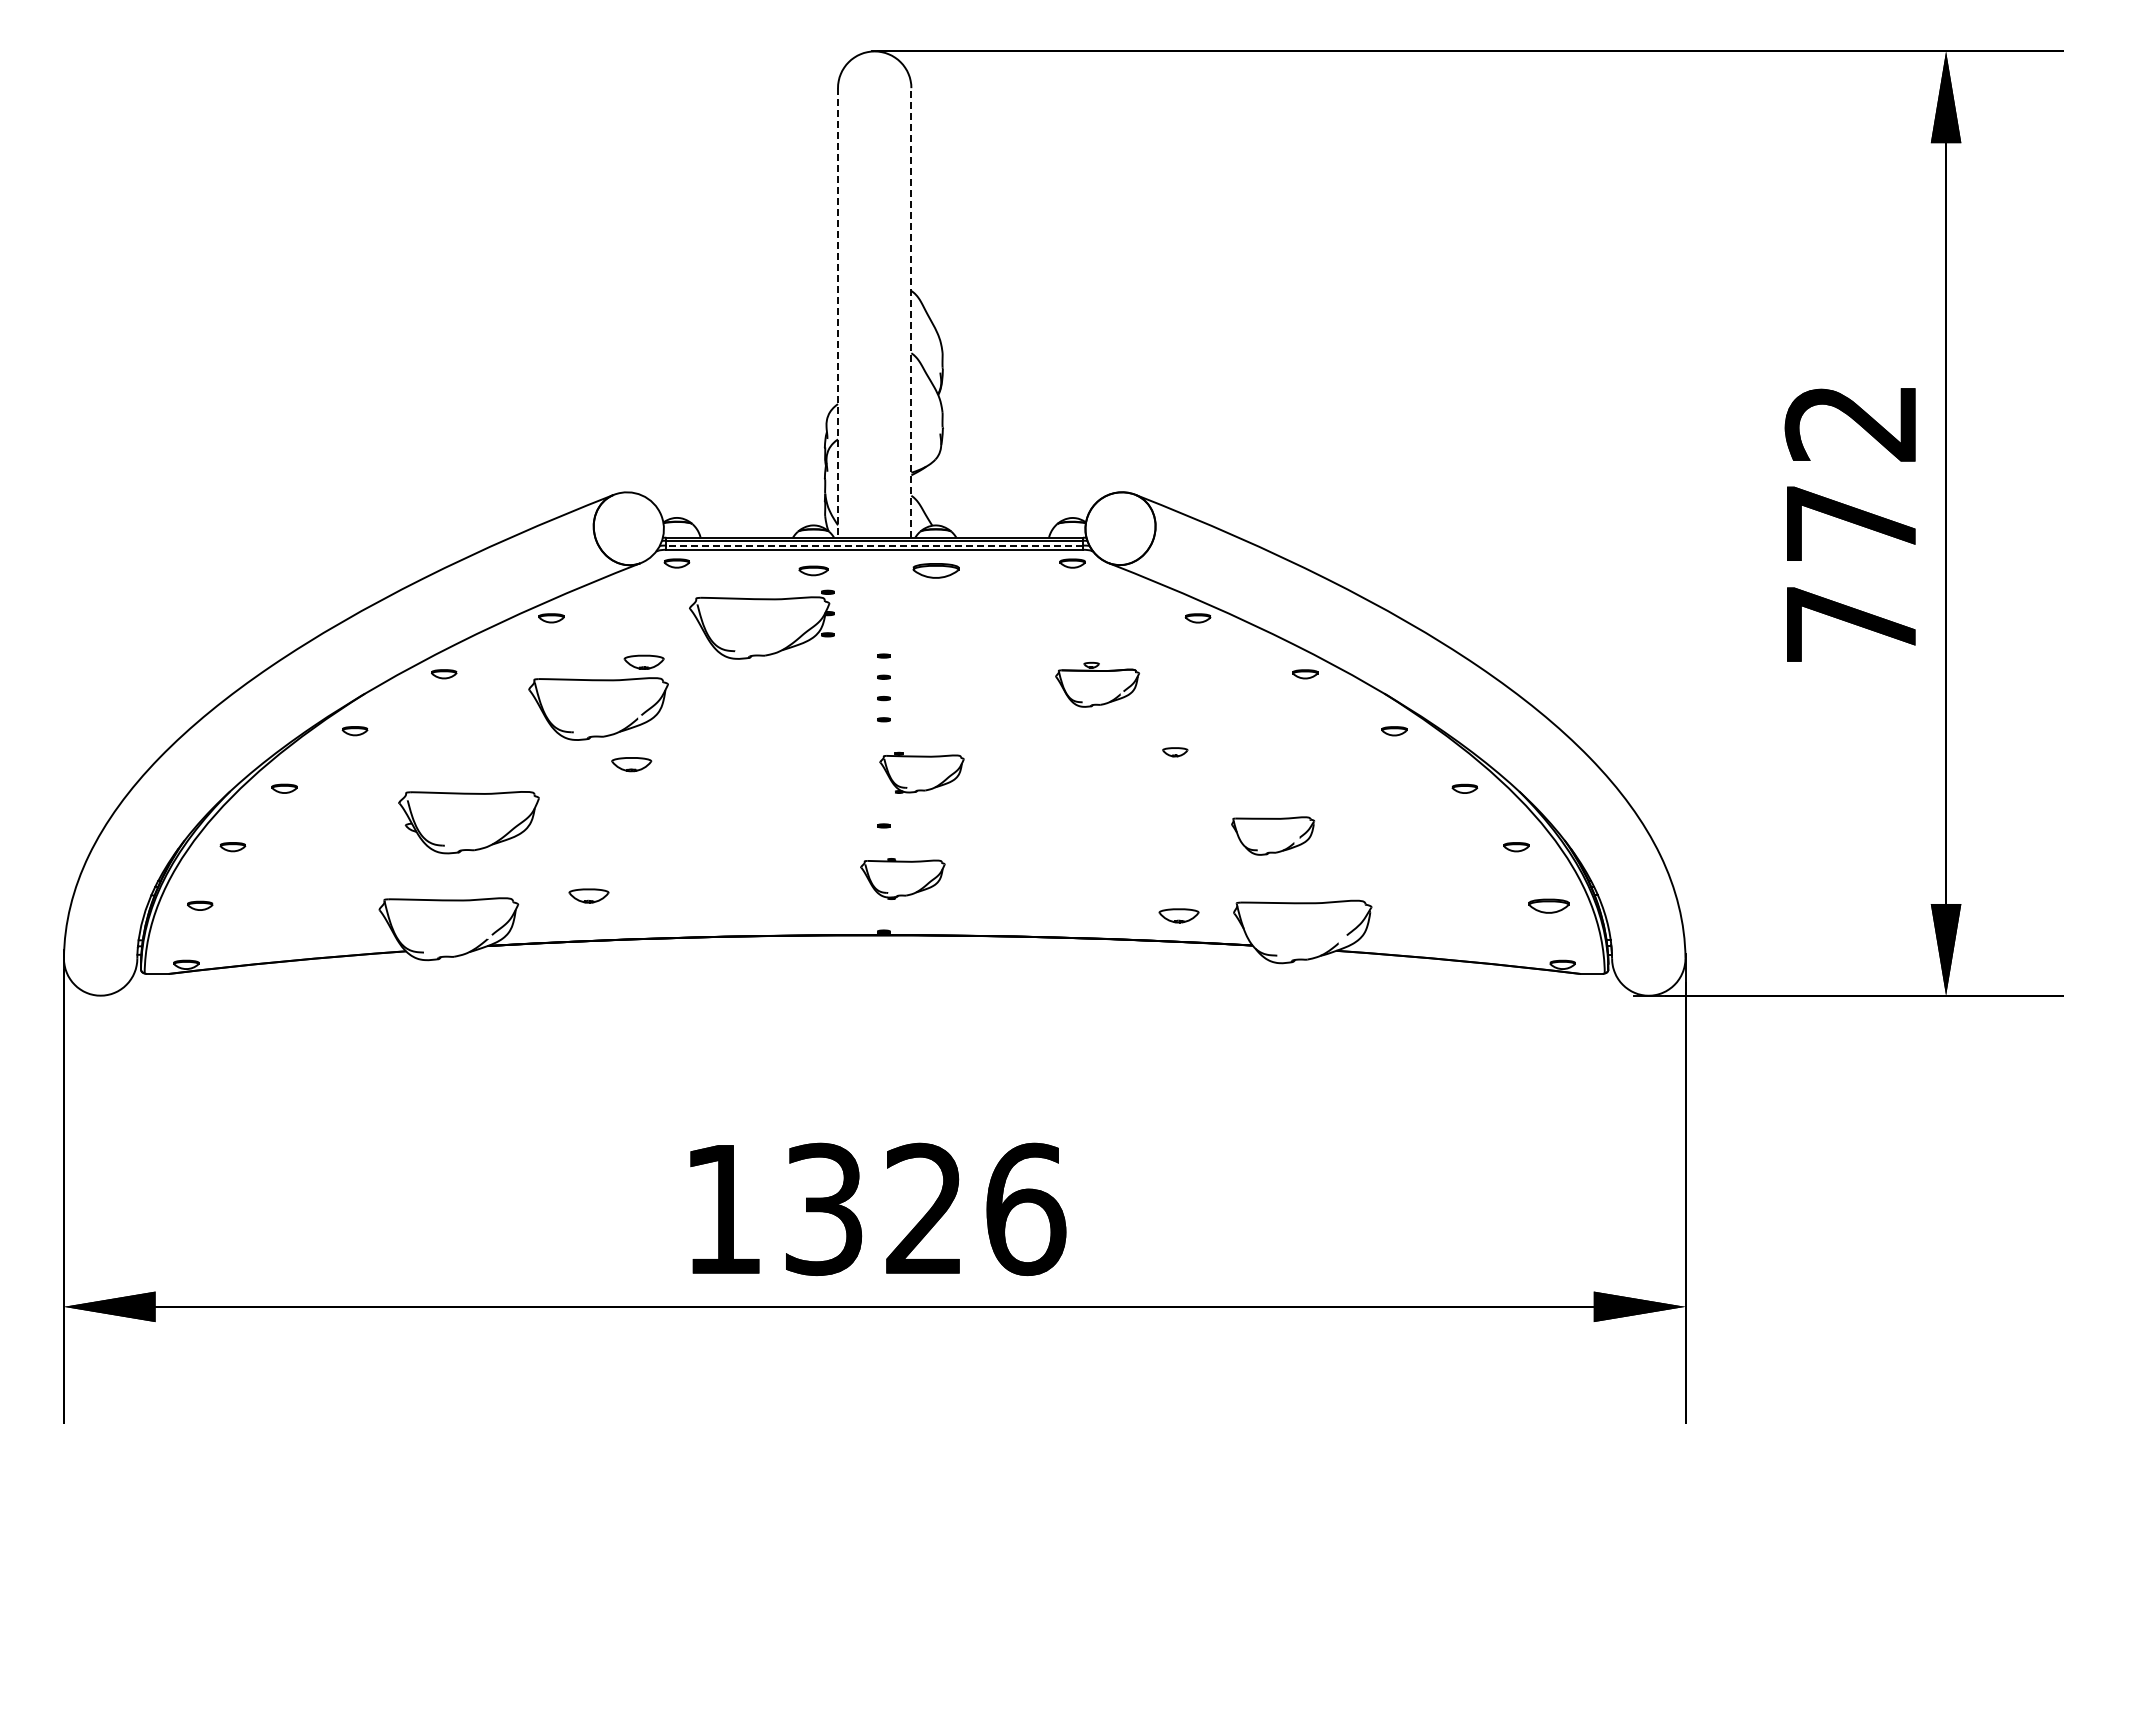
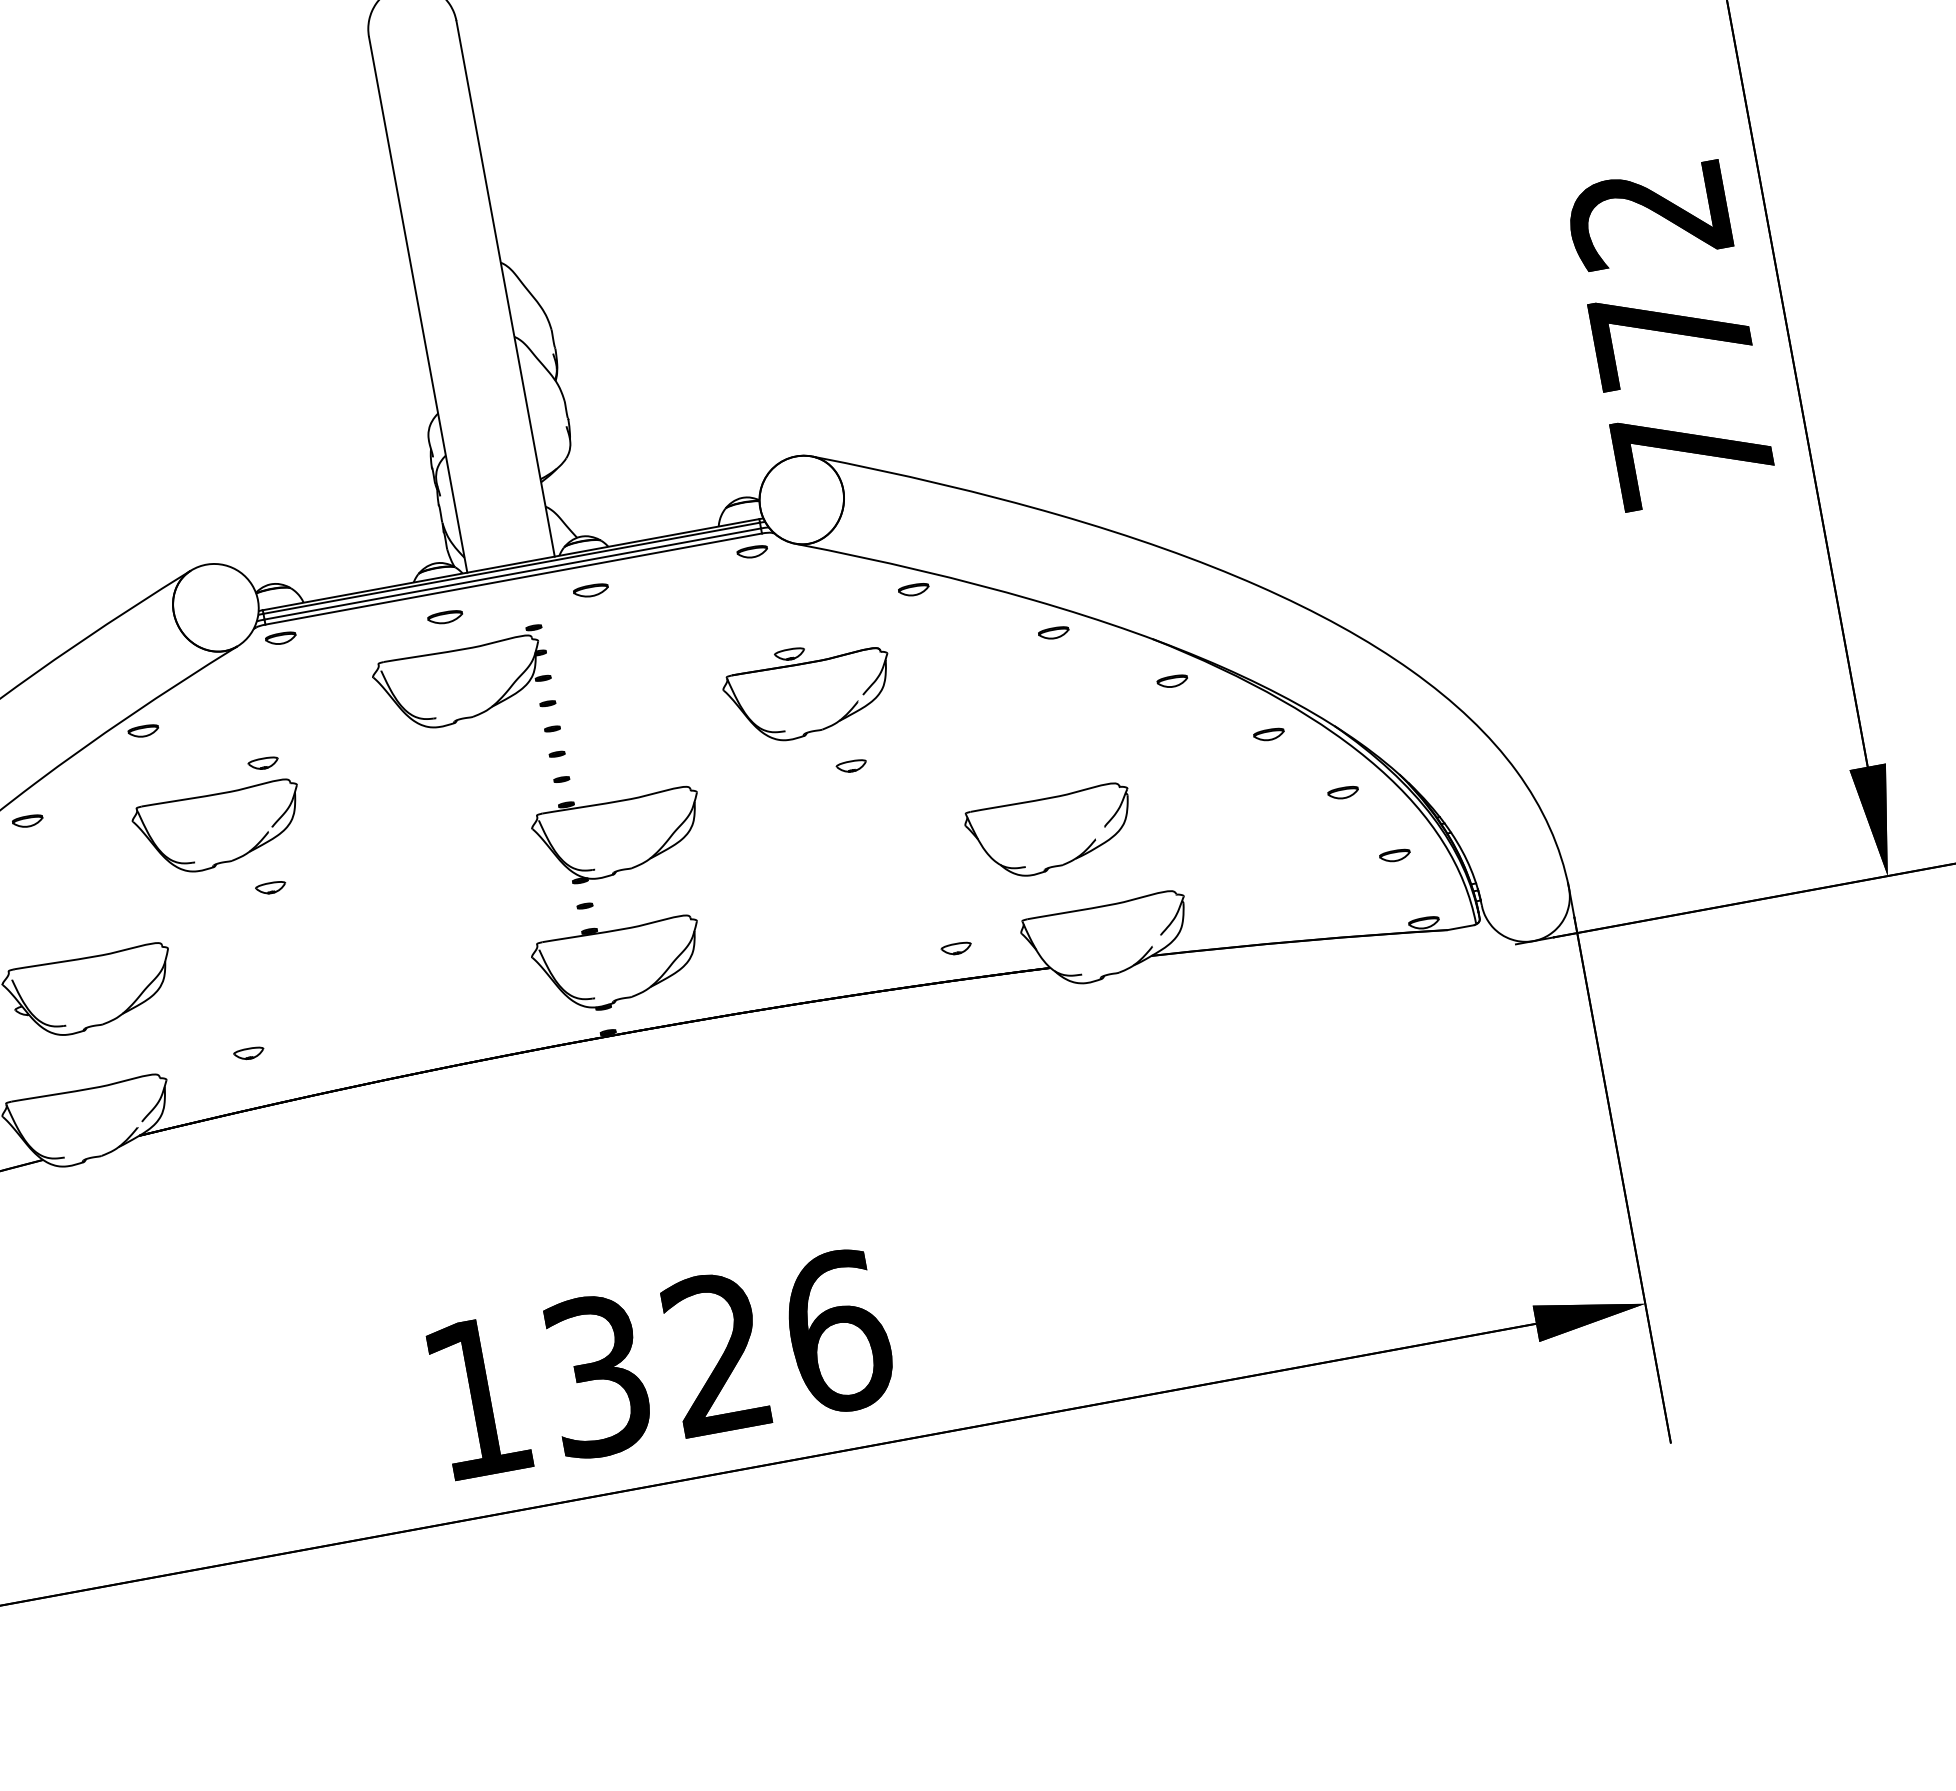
line: (838, 312) -> (418, 304), dashed -> solid
line: (911, 312) -> (505, 288), dashed -> solid
line: (874, 545) -> (512, 573), dashed -> solid
part: (935, 570) -> (590, 590), size x0.62
part: (761, 624) -> (461, 680), moved
part: (643, 662) -> (262, 763), size x0.62
part: (1097, 684) -> (808, 690), size x1.67
part: (1175, 752) -> (852, 766), moved
part: (631, 764) -> (270, 888), size x0.62
part: (921, 772) -> (618, 834), size x1.67
part: (1272, 835) -> (1050, 832), size x1.67
part: (902, 878) -> (618, 964), size x1.67
part: (589, 895) -> (249, 1053), size x0.62
part: (1549, 905) -> (1395, 855), size x0.62
part: (1179, 916) -> (957, 949), size x0.62

